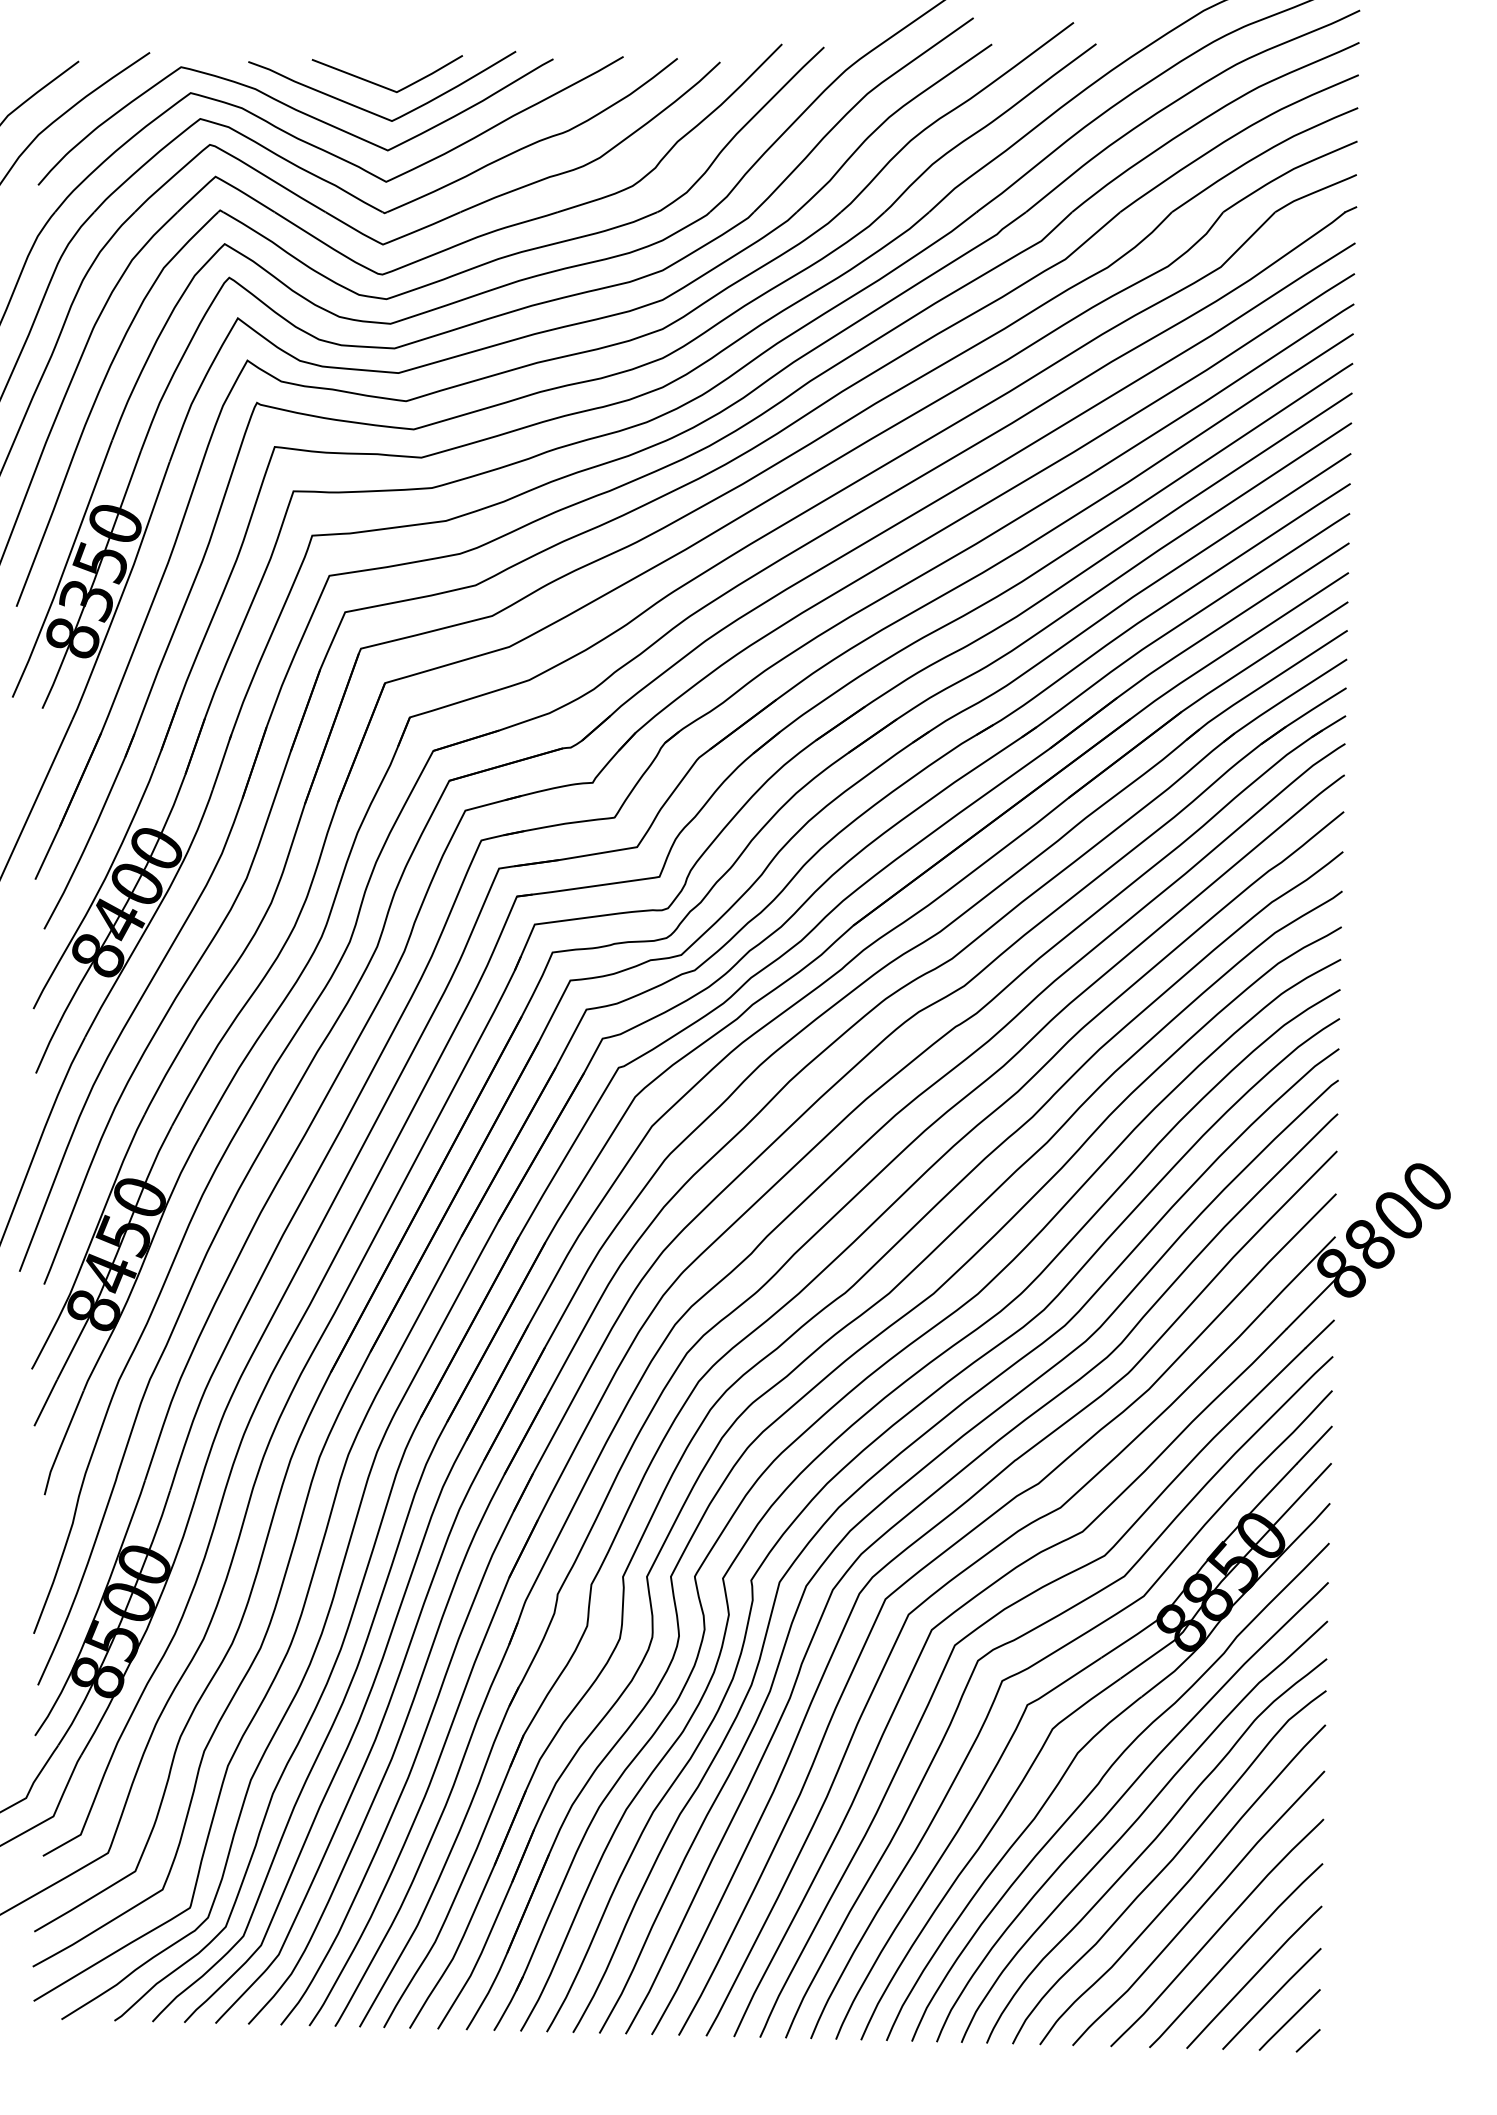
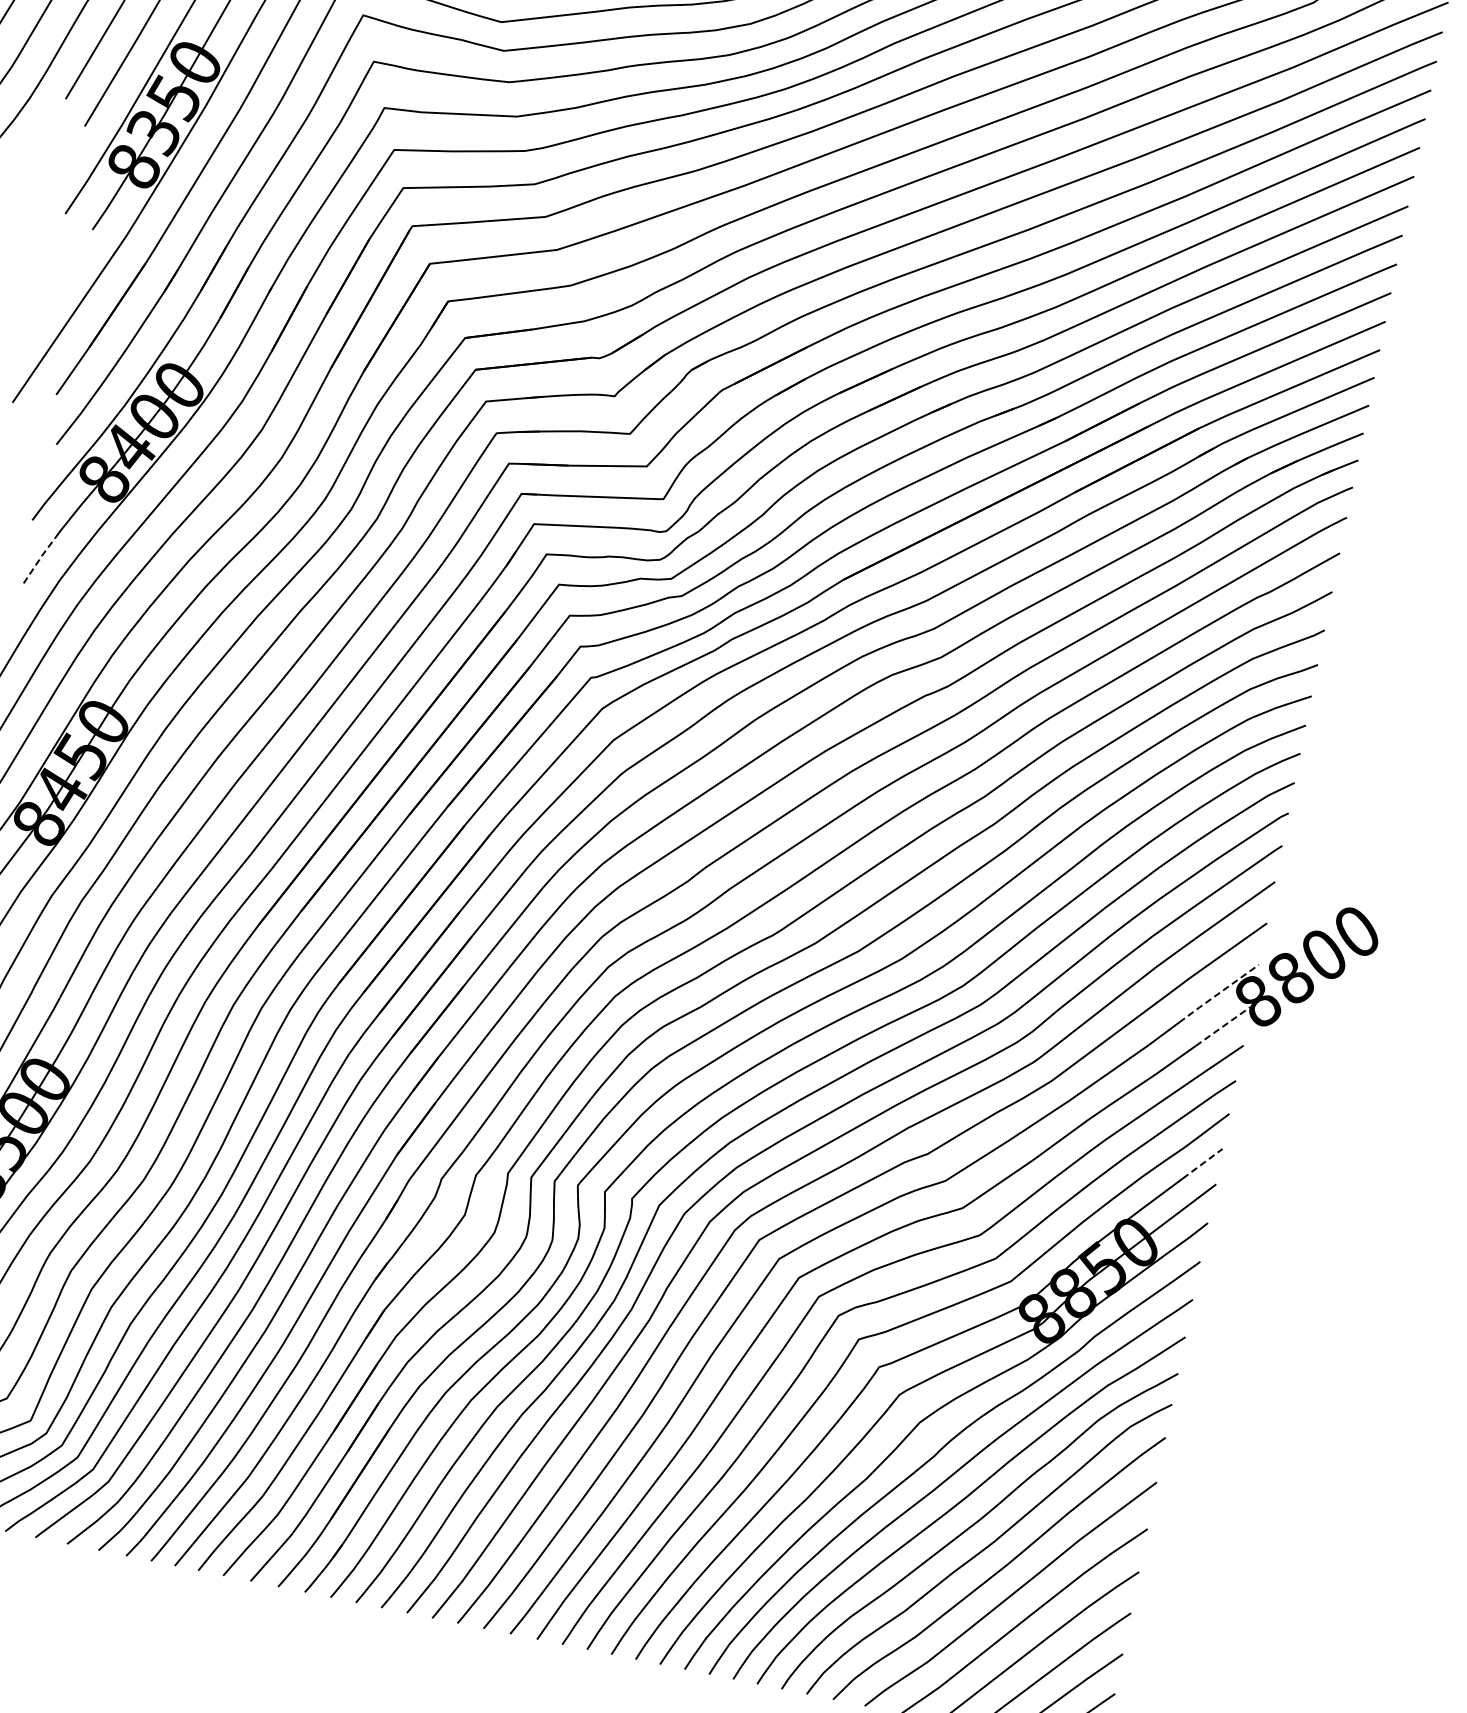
line: (47, 1047) -> (39, 560), solid -> dashed
line: (1300, 1272) -> (1218, 993), solid -> dashed
line: (1311, 1304) -> (1223, 1026), solid -> dashed
line: (1314, 1444) -> (1202, 1163), solid -> dashed

